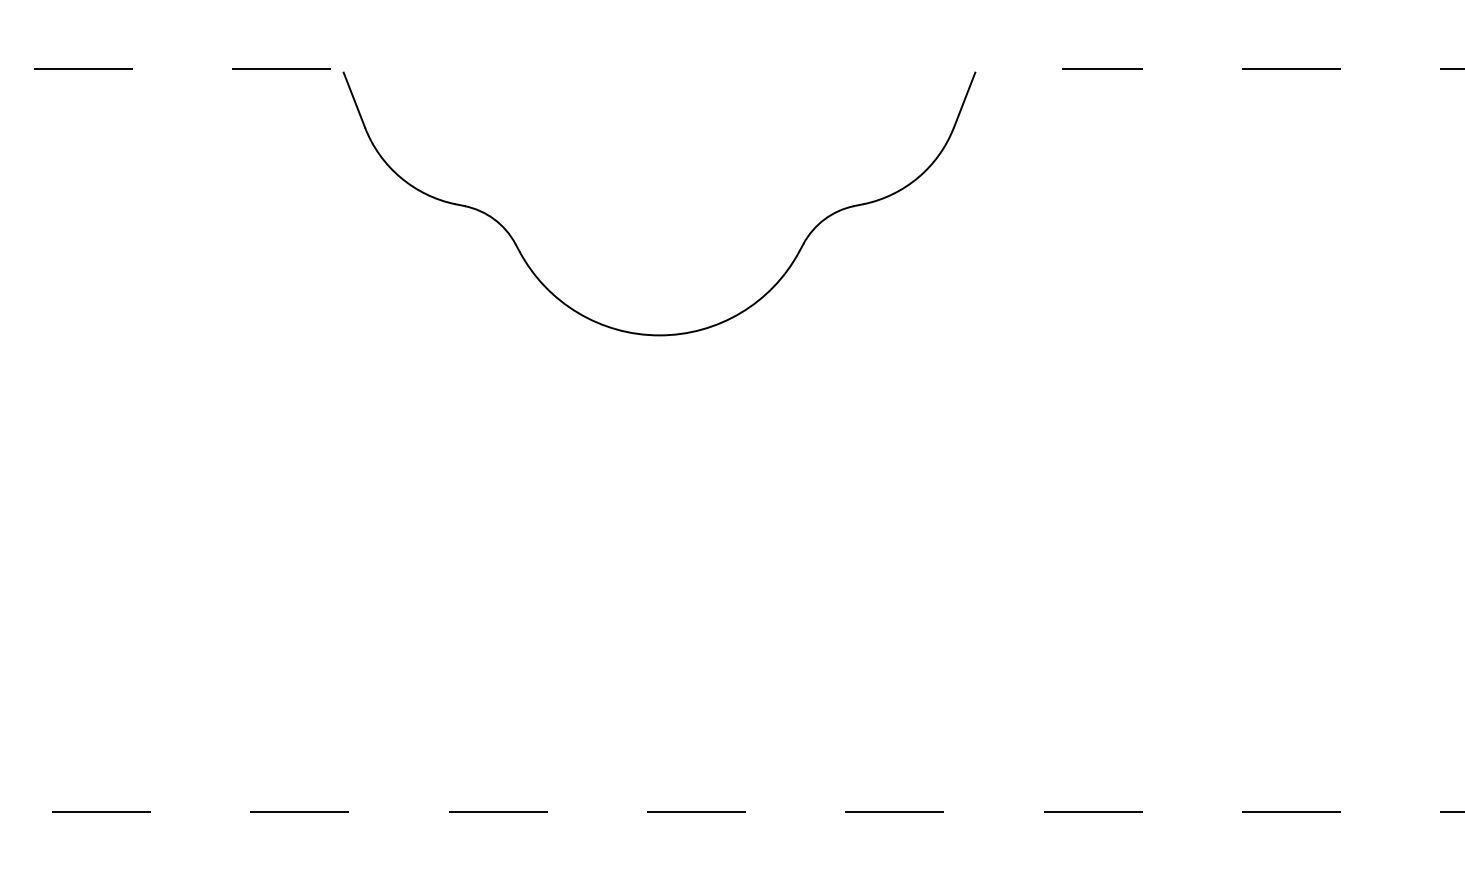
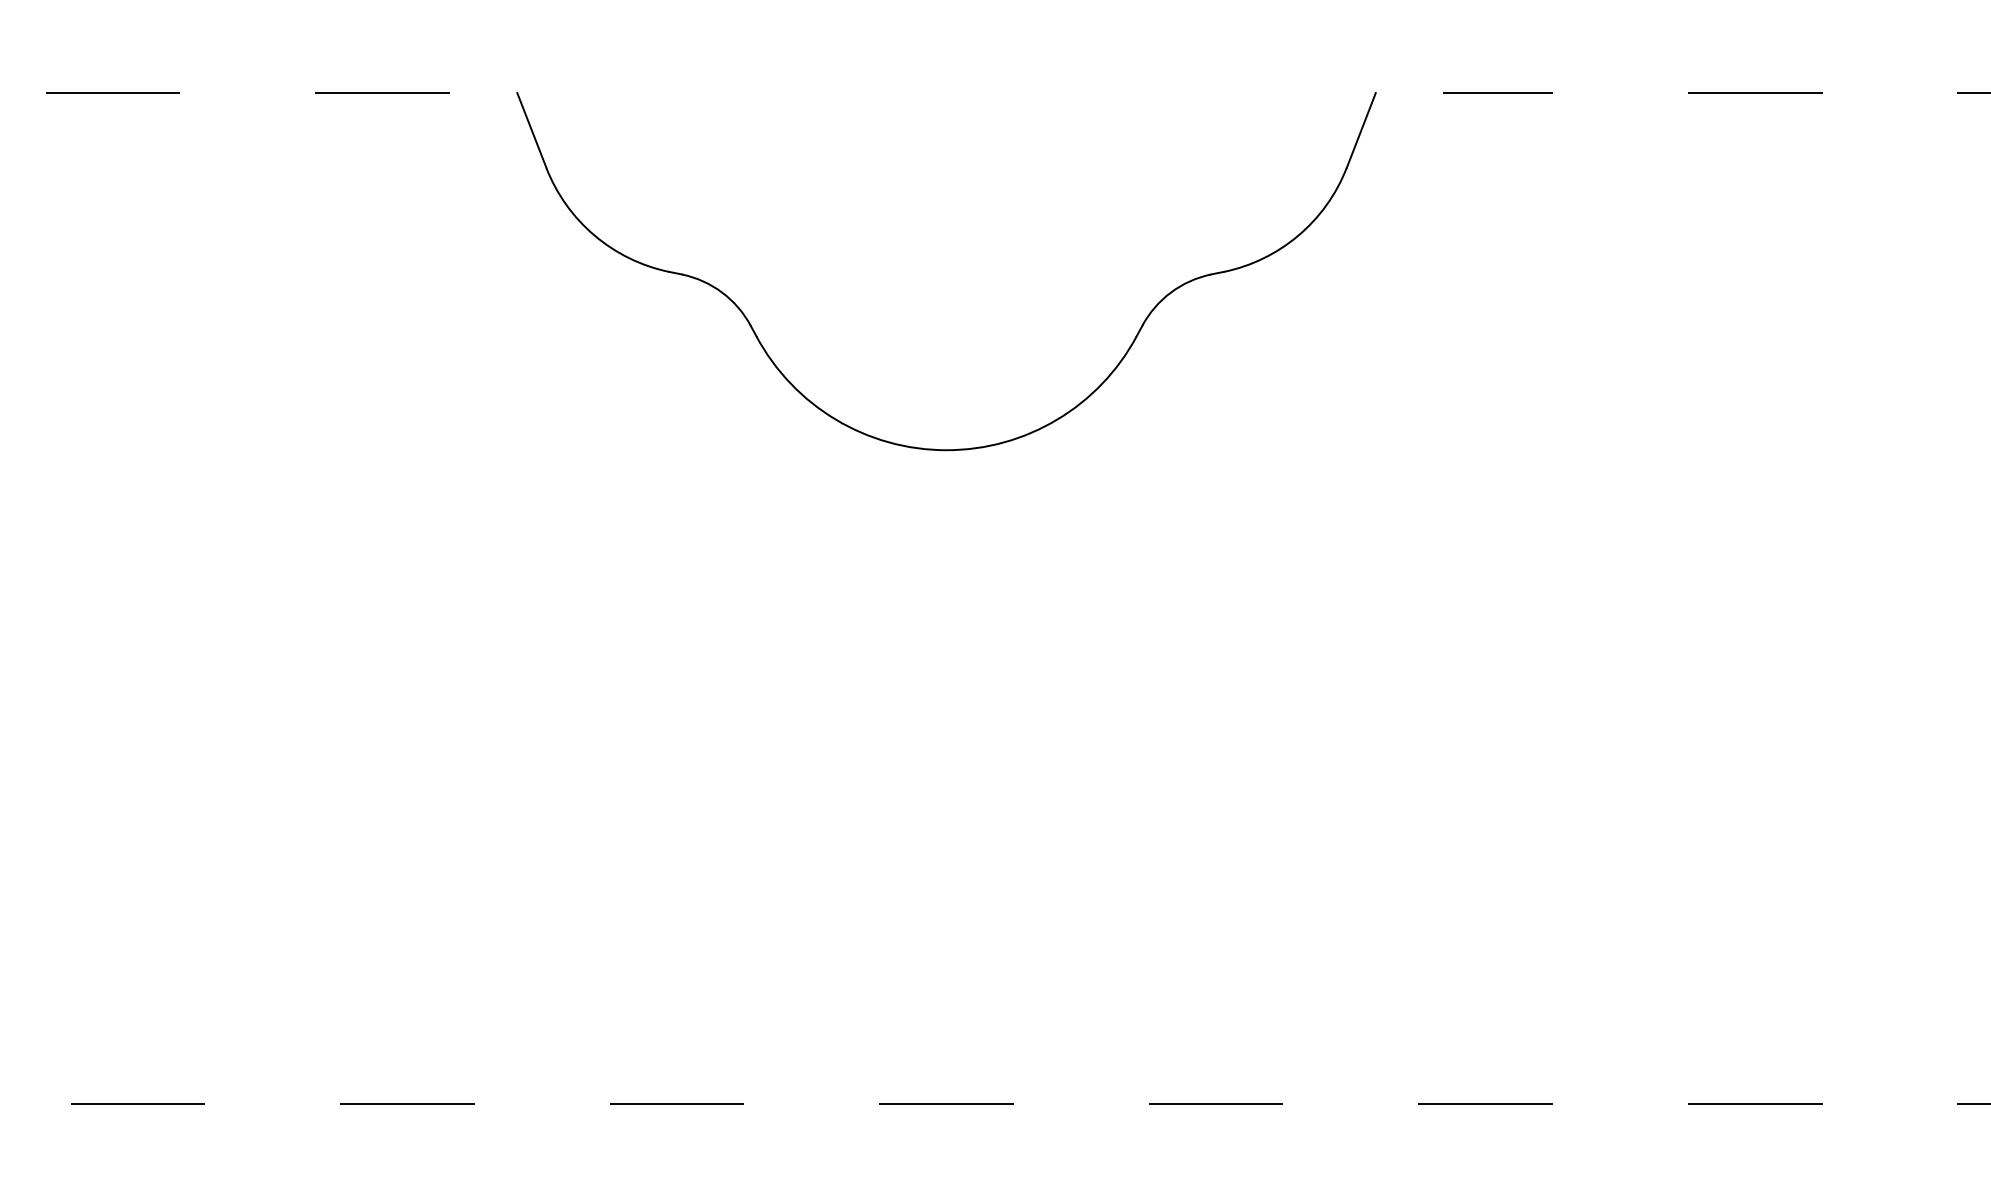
part: (646, 333) -> (928, 447), moved

